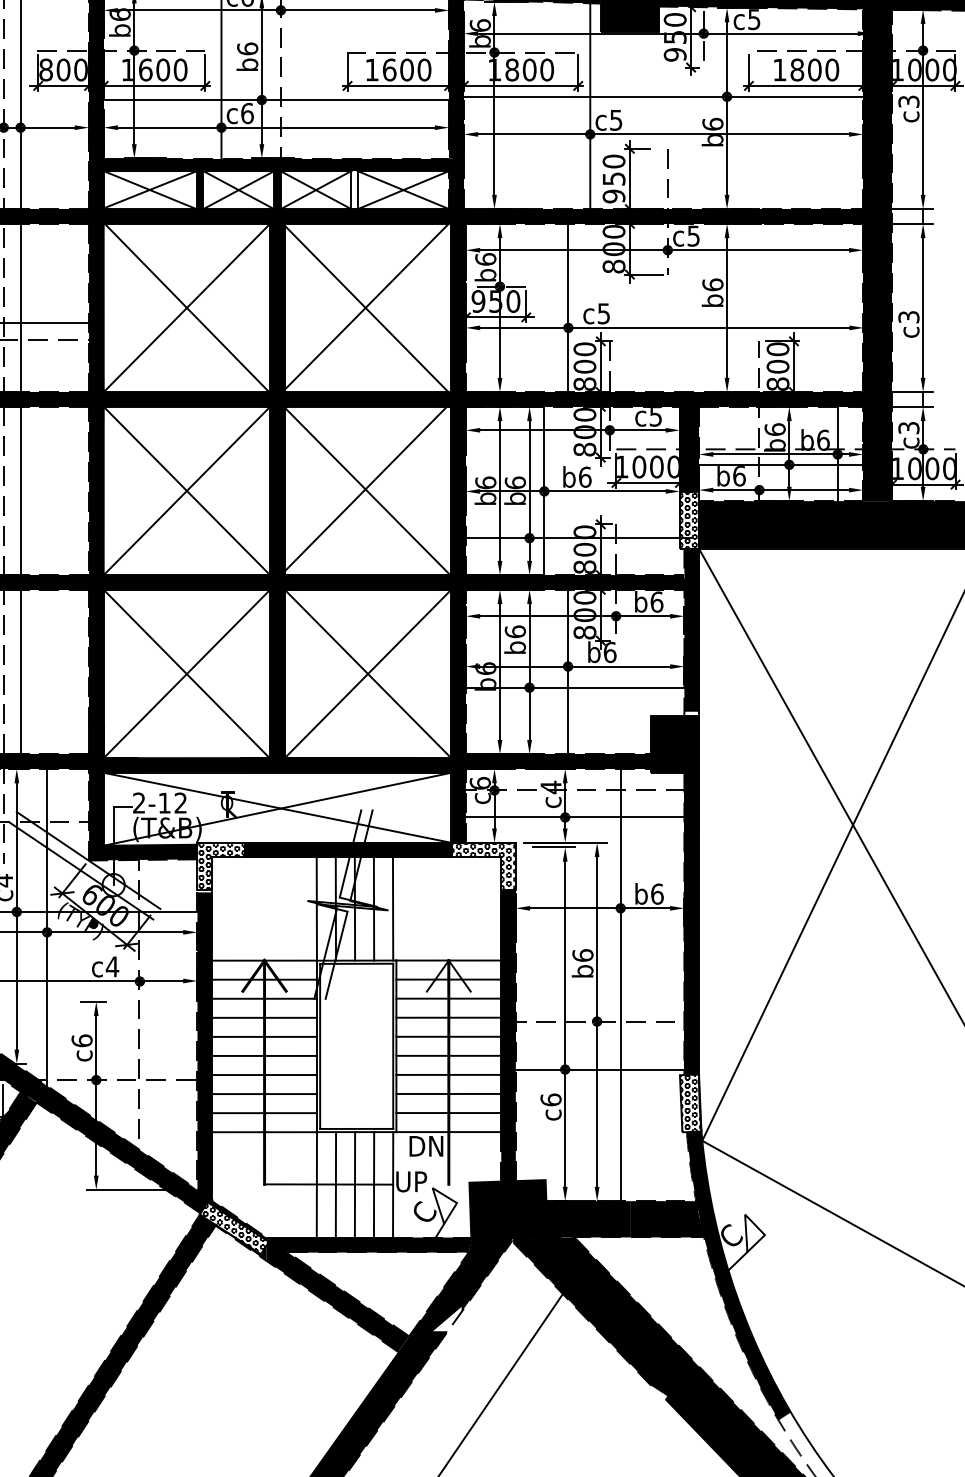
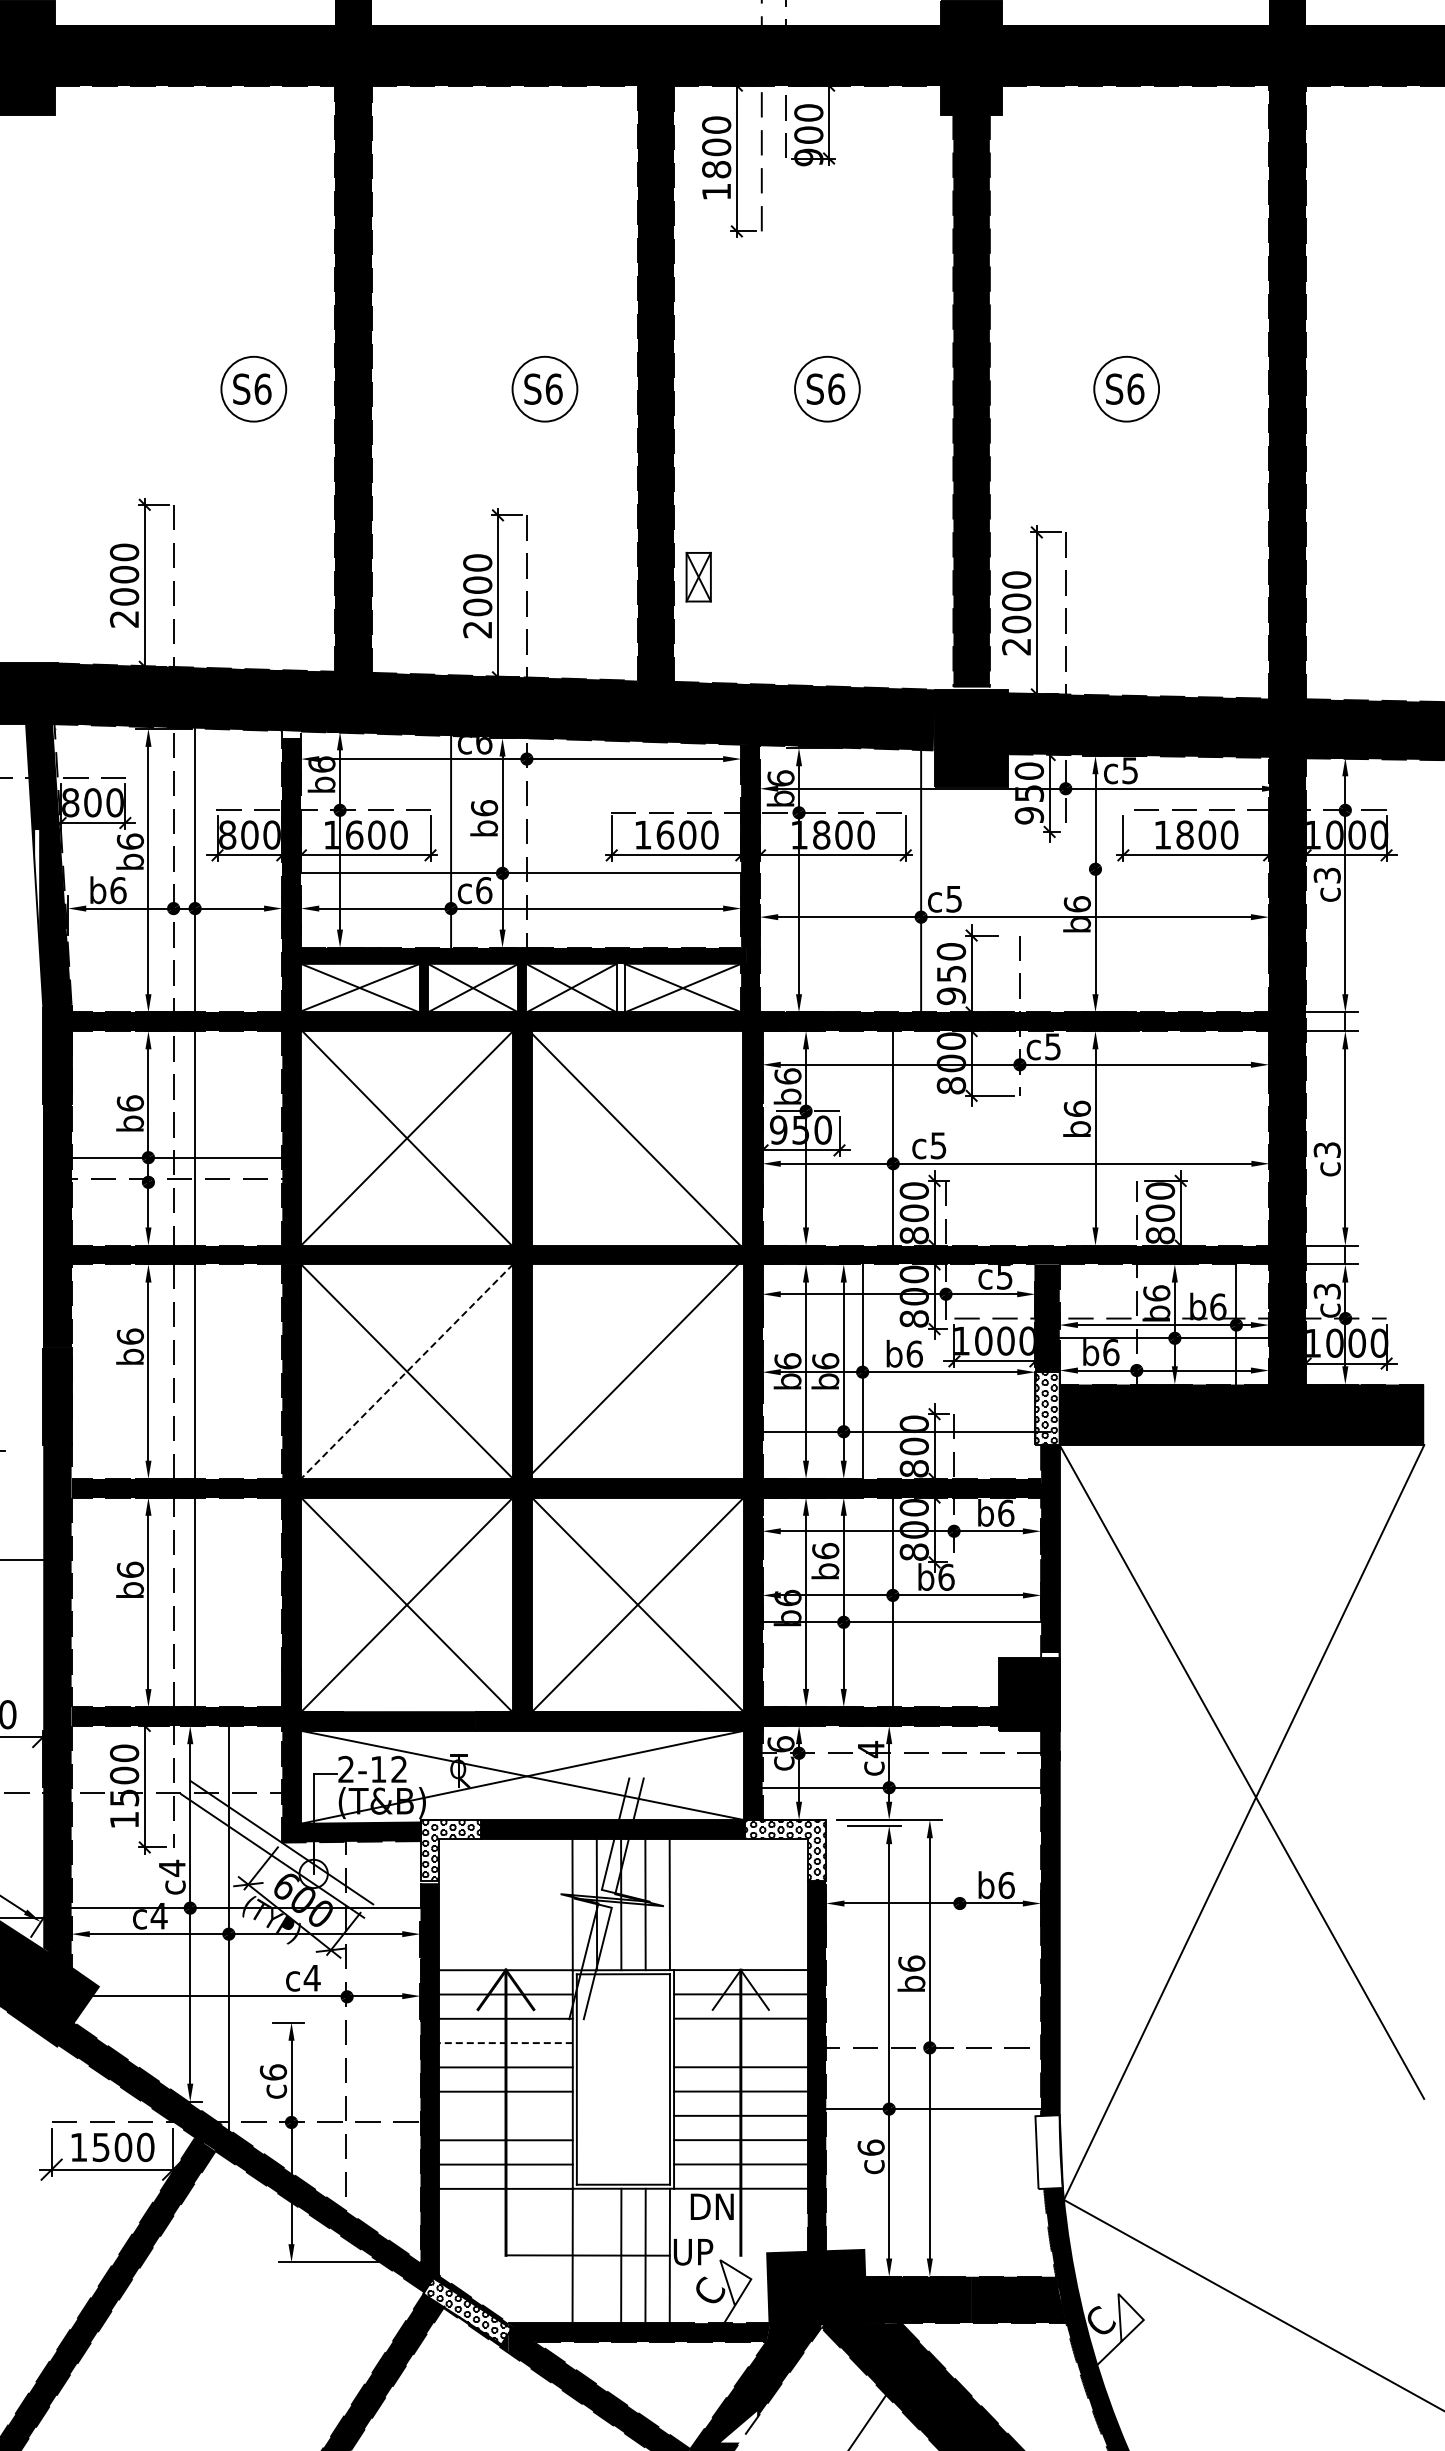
line: (661, 97) -> (1011, 869), removed
line: (365, 308) -> (634, 1138), removed
line: (365, 489) -> (634, 1369), removed
line: (187, 490) -> (407, 1371), solid -> dashed
line: (620, 989) -> (959, 2006), removed
line: (448, 1017) -> (740, 2042), removed
line: (264, 1018) -> (505, 2043), solid -> dashed
line: (264, 1074) -> (505, 2115), removed
hatch: (690, 1102) -> (1048, 2151), removed
line: (335, 1184) -> (596, 2255), removed

